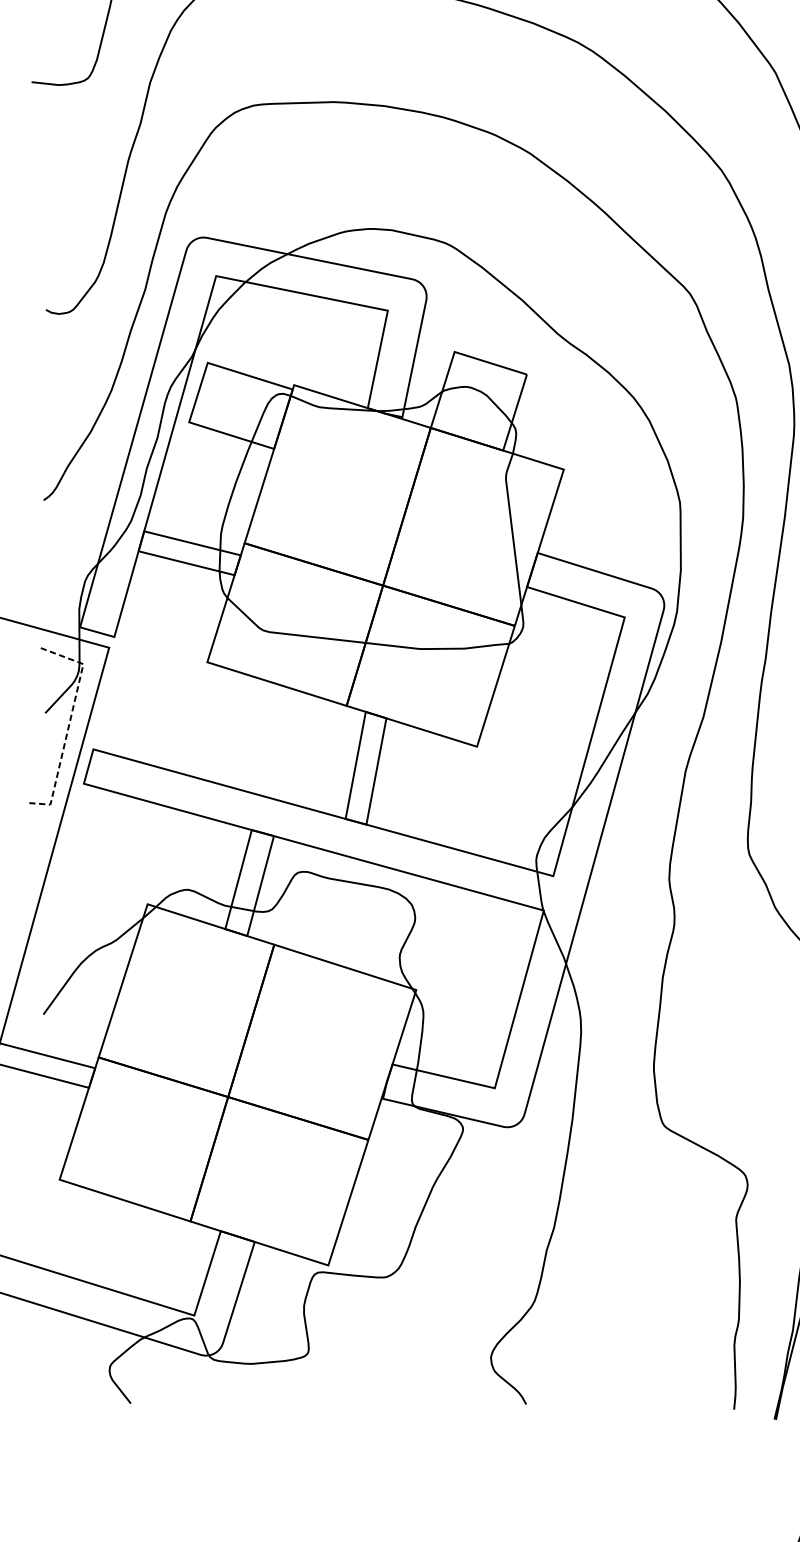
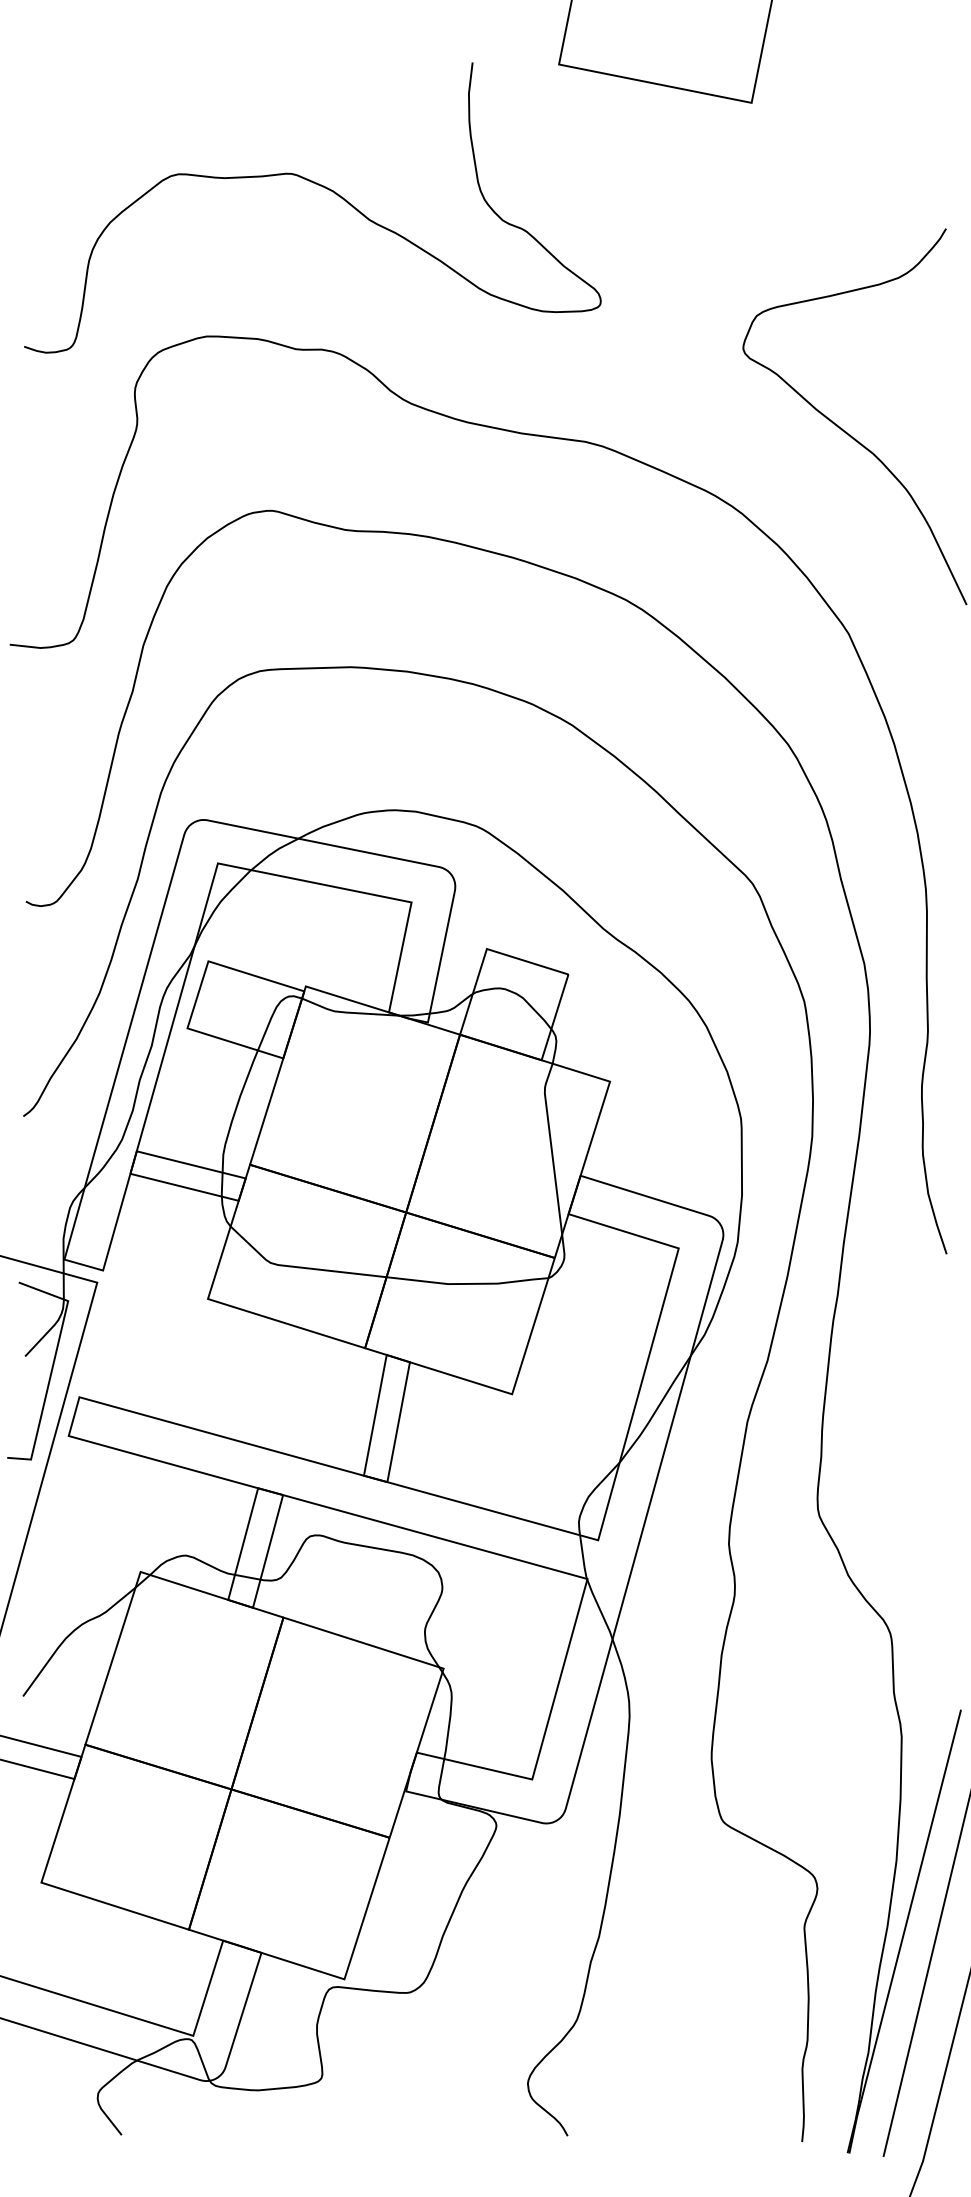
line: (69, 722) -> (52, 1366), dashed -> solid

